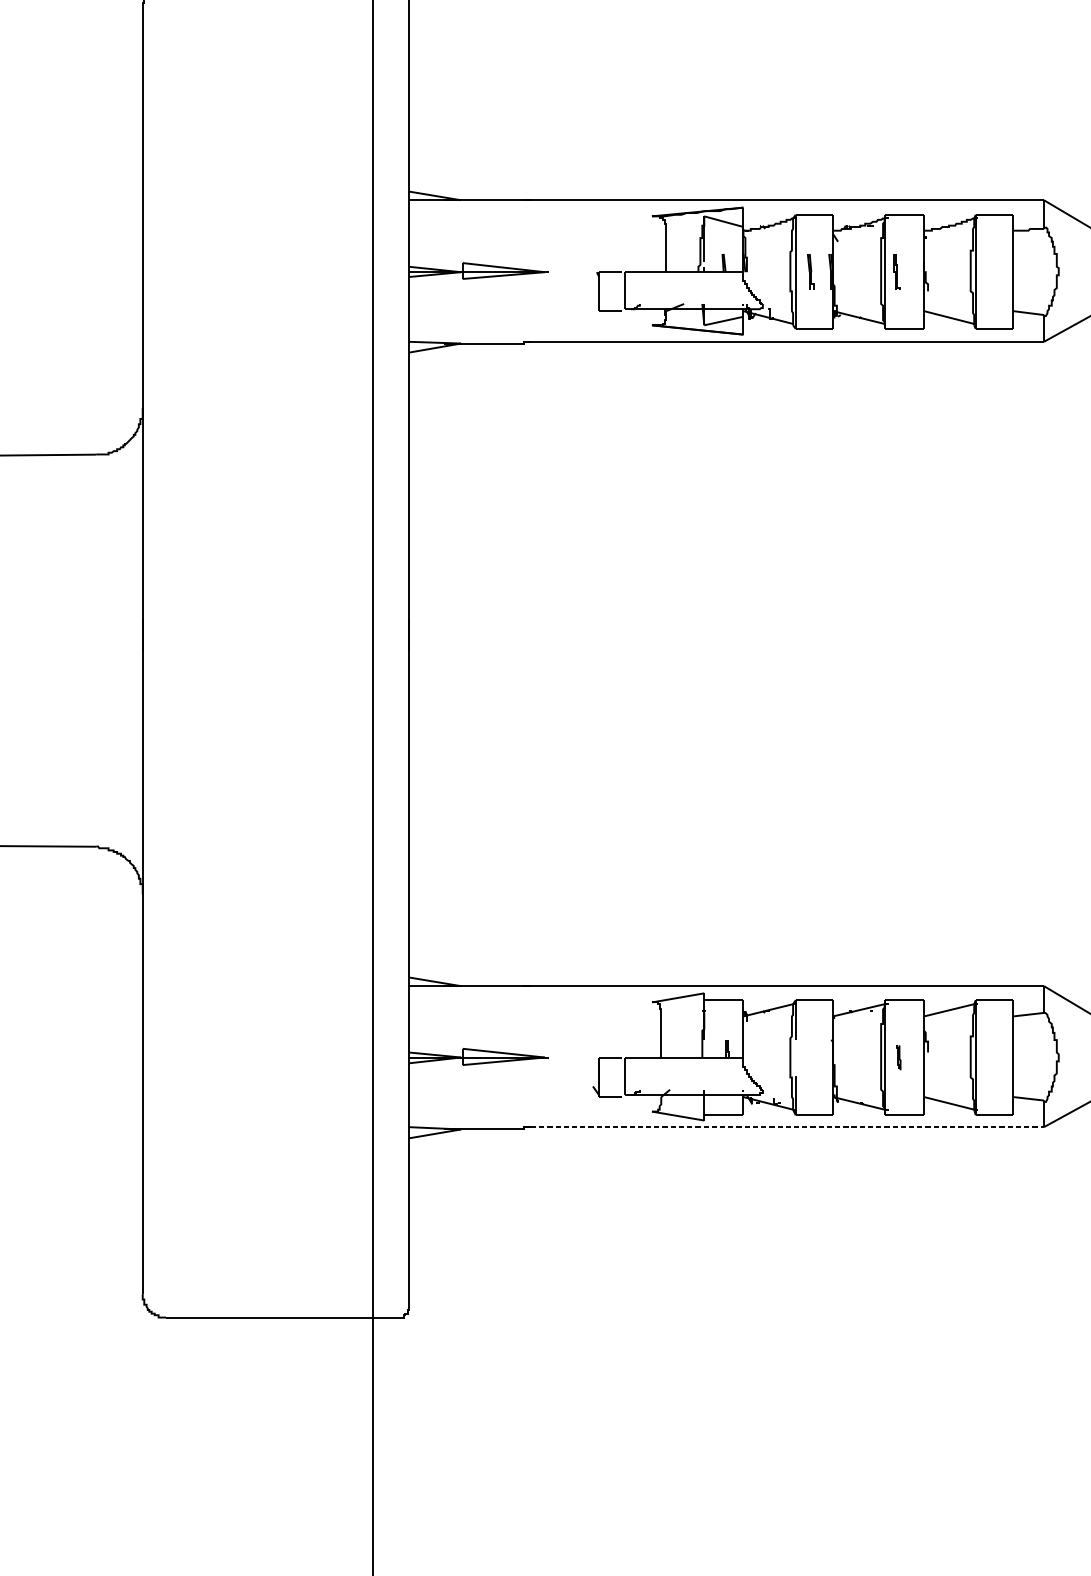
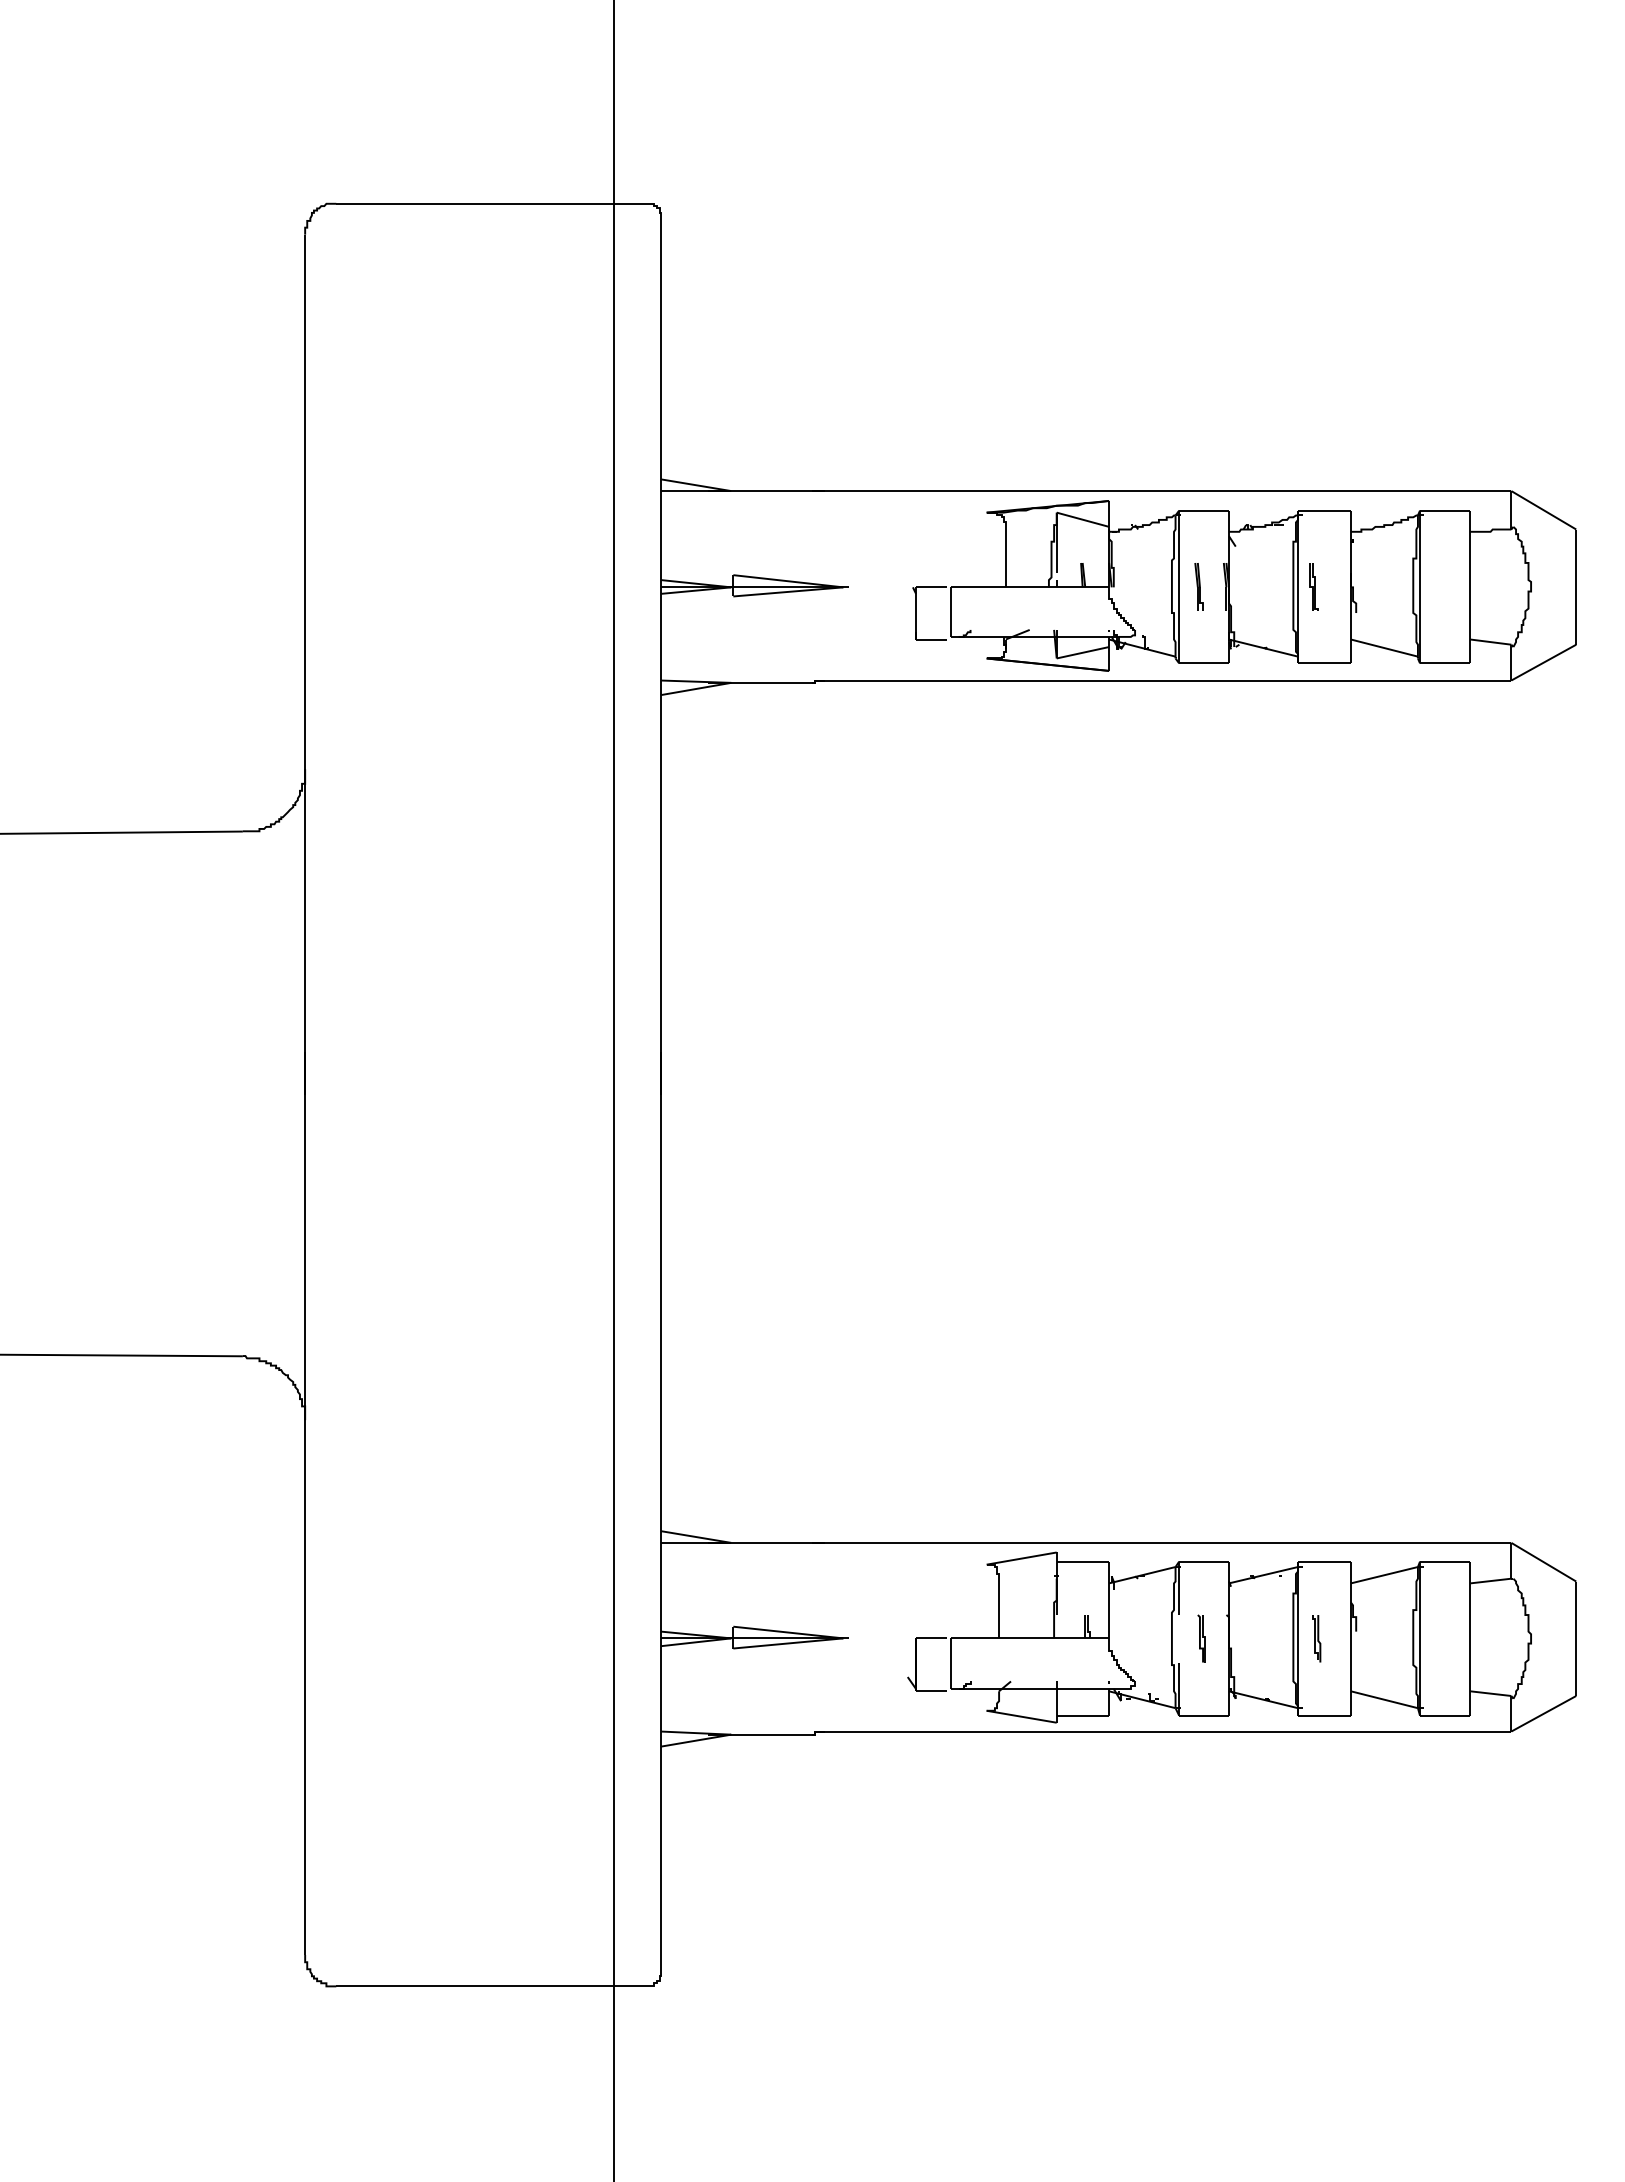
part: (812, 1057) -> (1201, 1638), added
part: (898, 1057) -> (1316, 1638), size x1.43
line: (787, 1127) -> (1168, 1731), dashed -> solid

